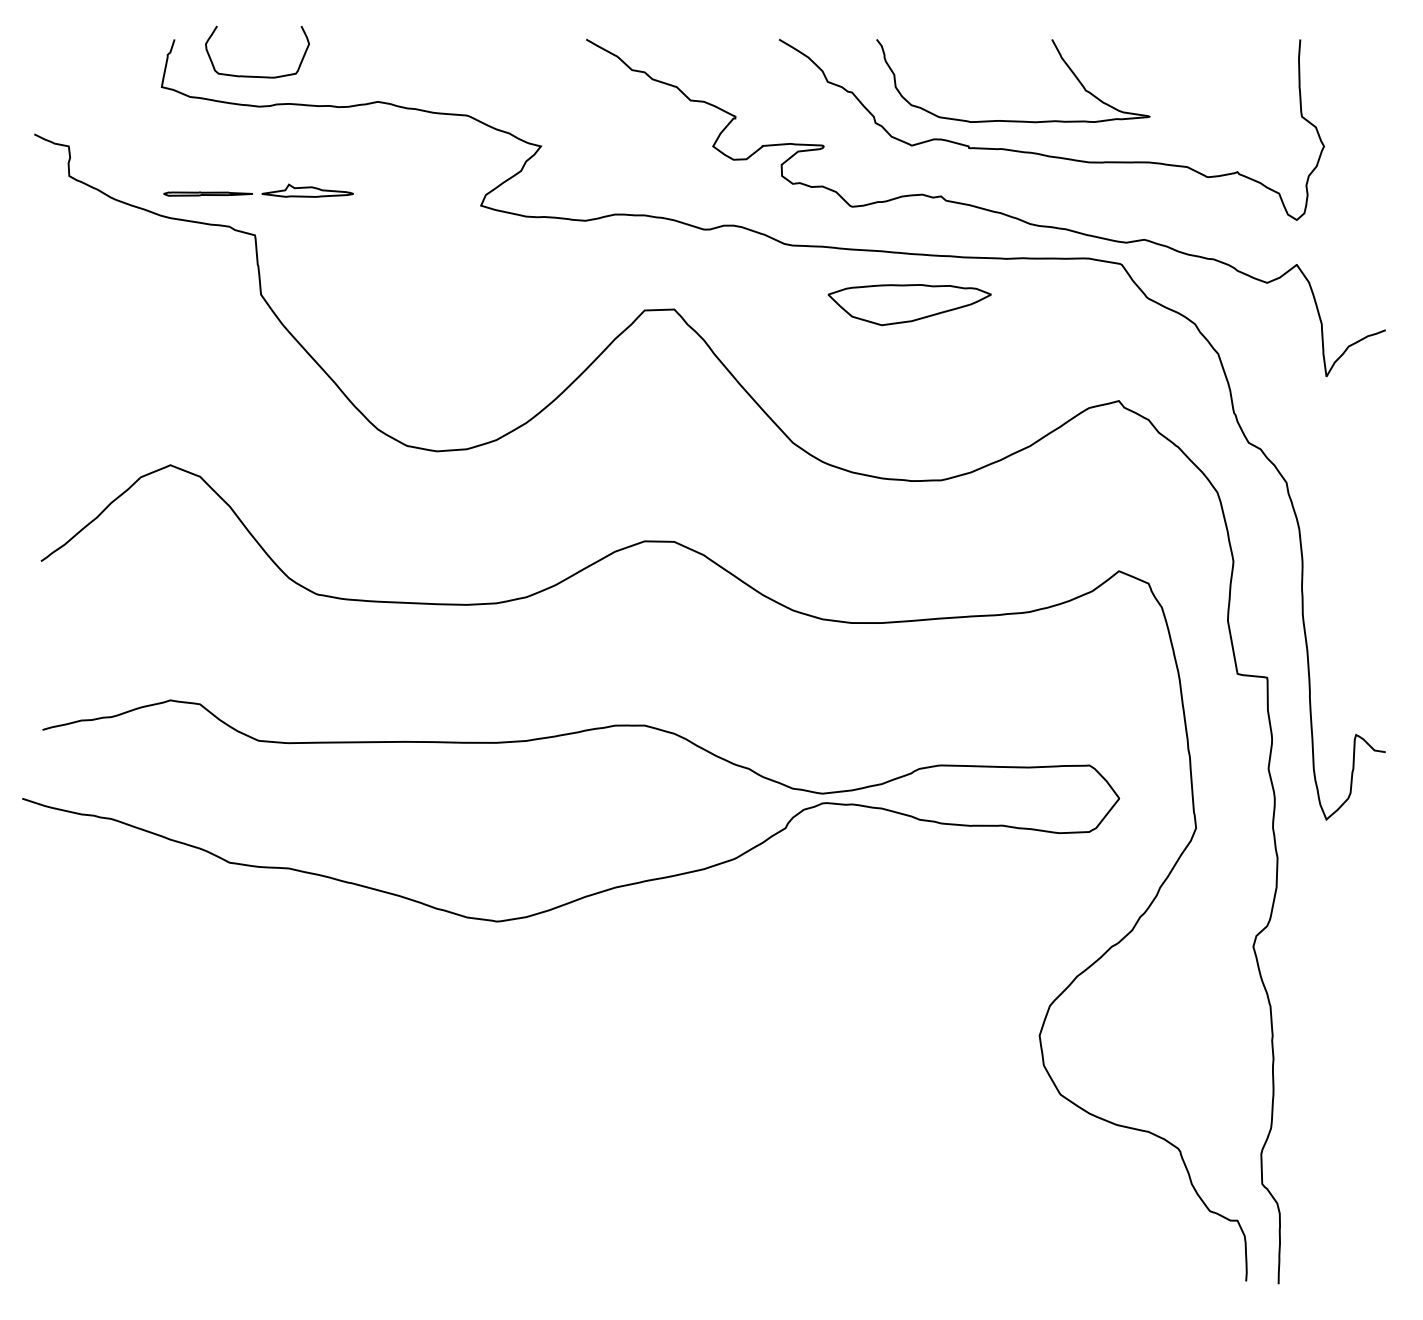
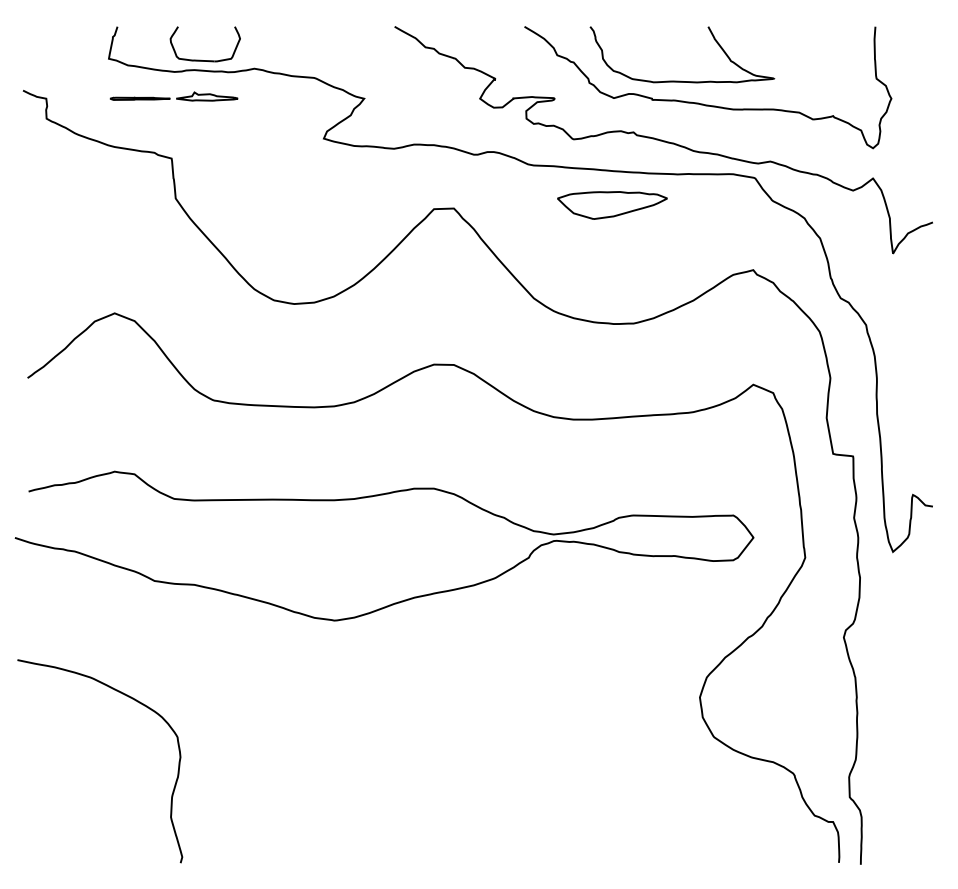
part: (250, 74) -> (200, 59), moved
part: (257, 190) -> (173, 96), moved
curve: (201, 1041) -> (135, 701), added

